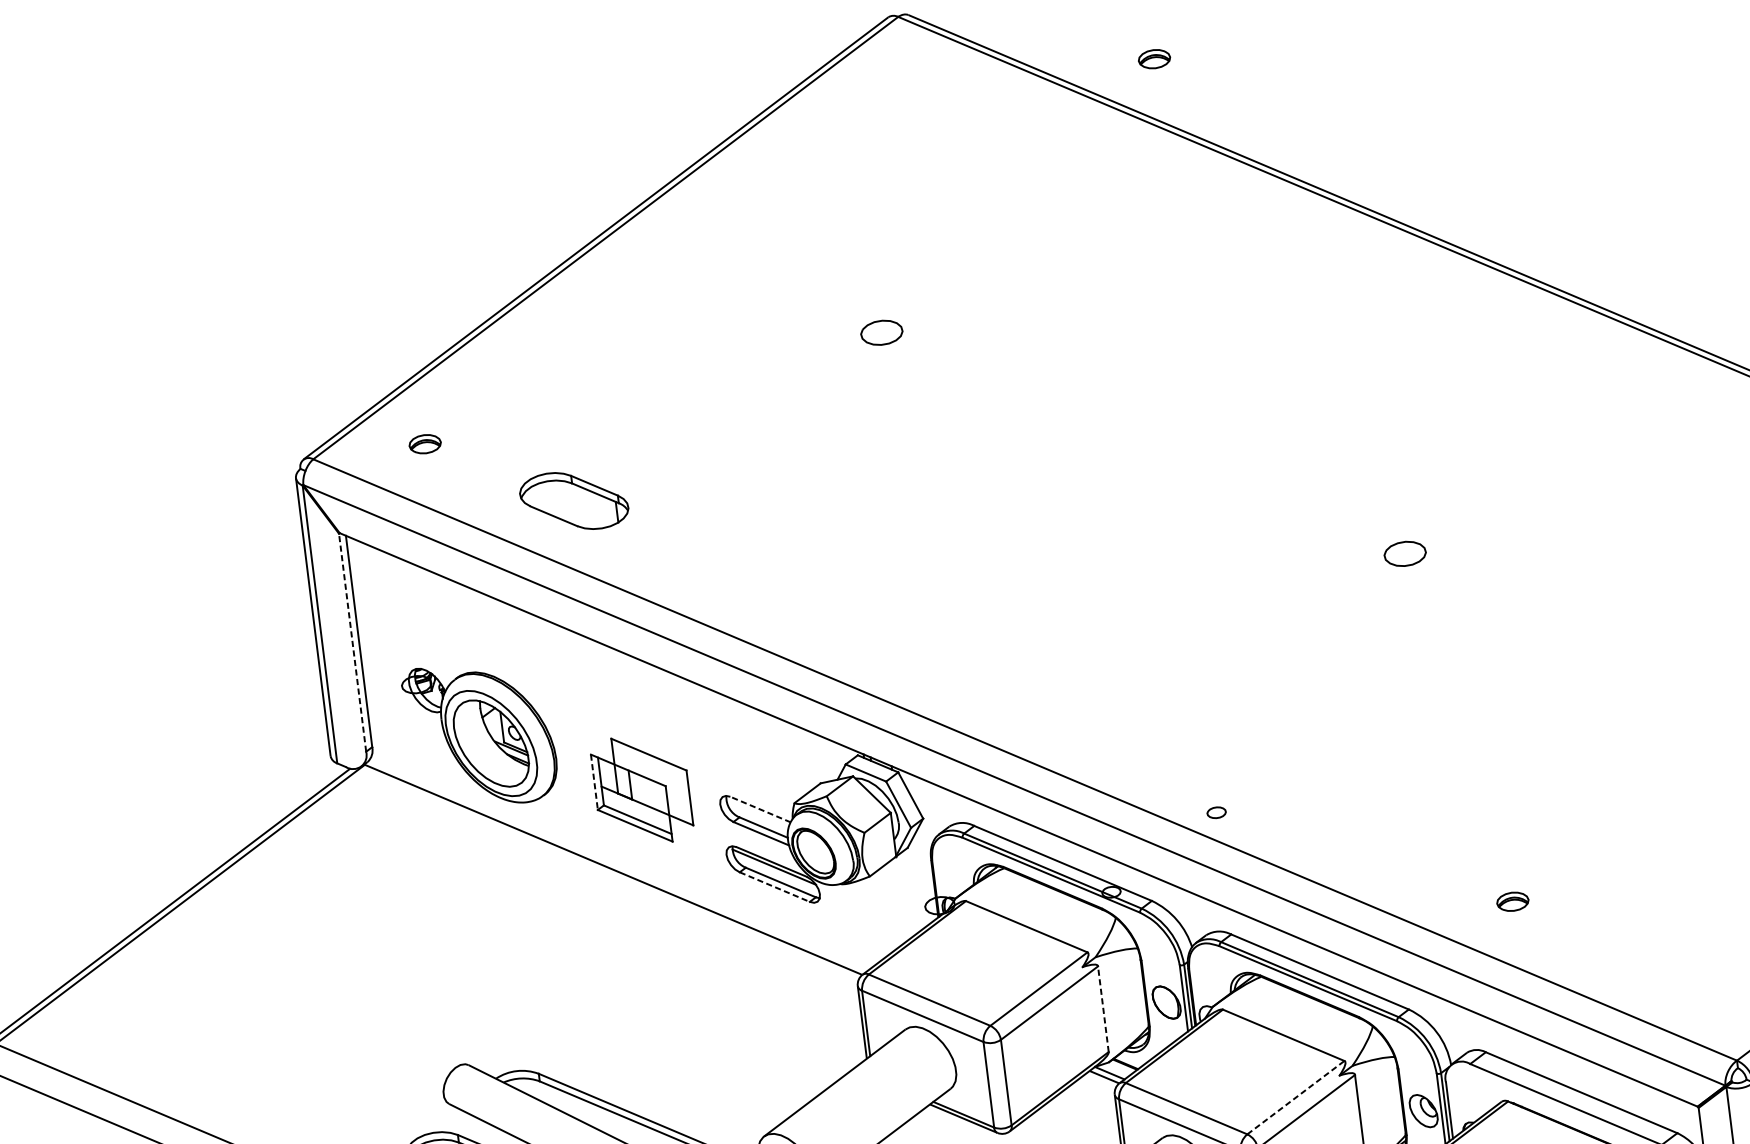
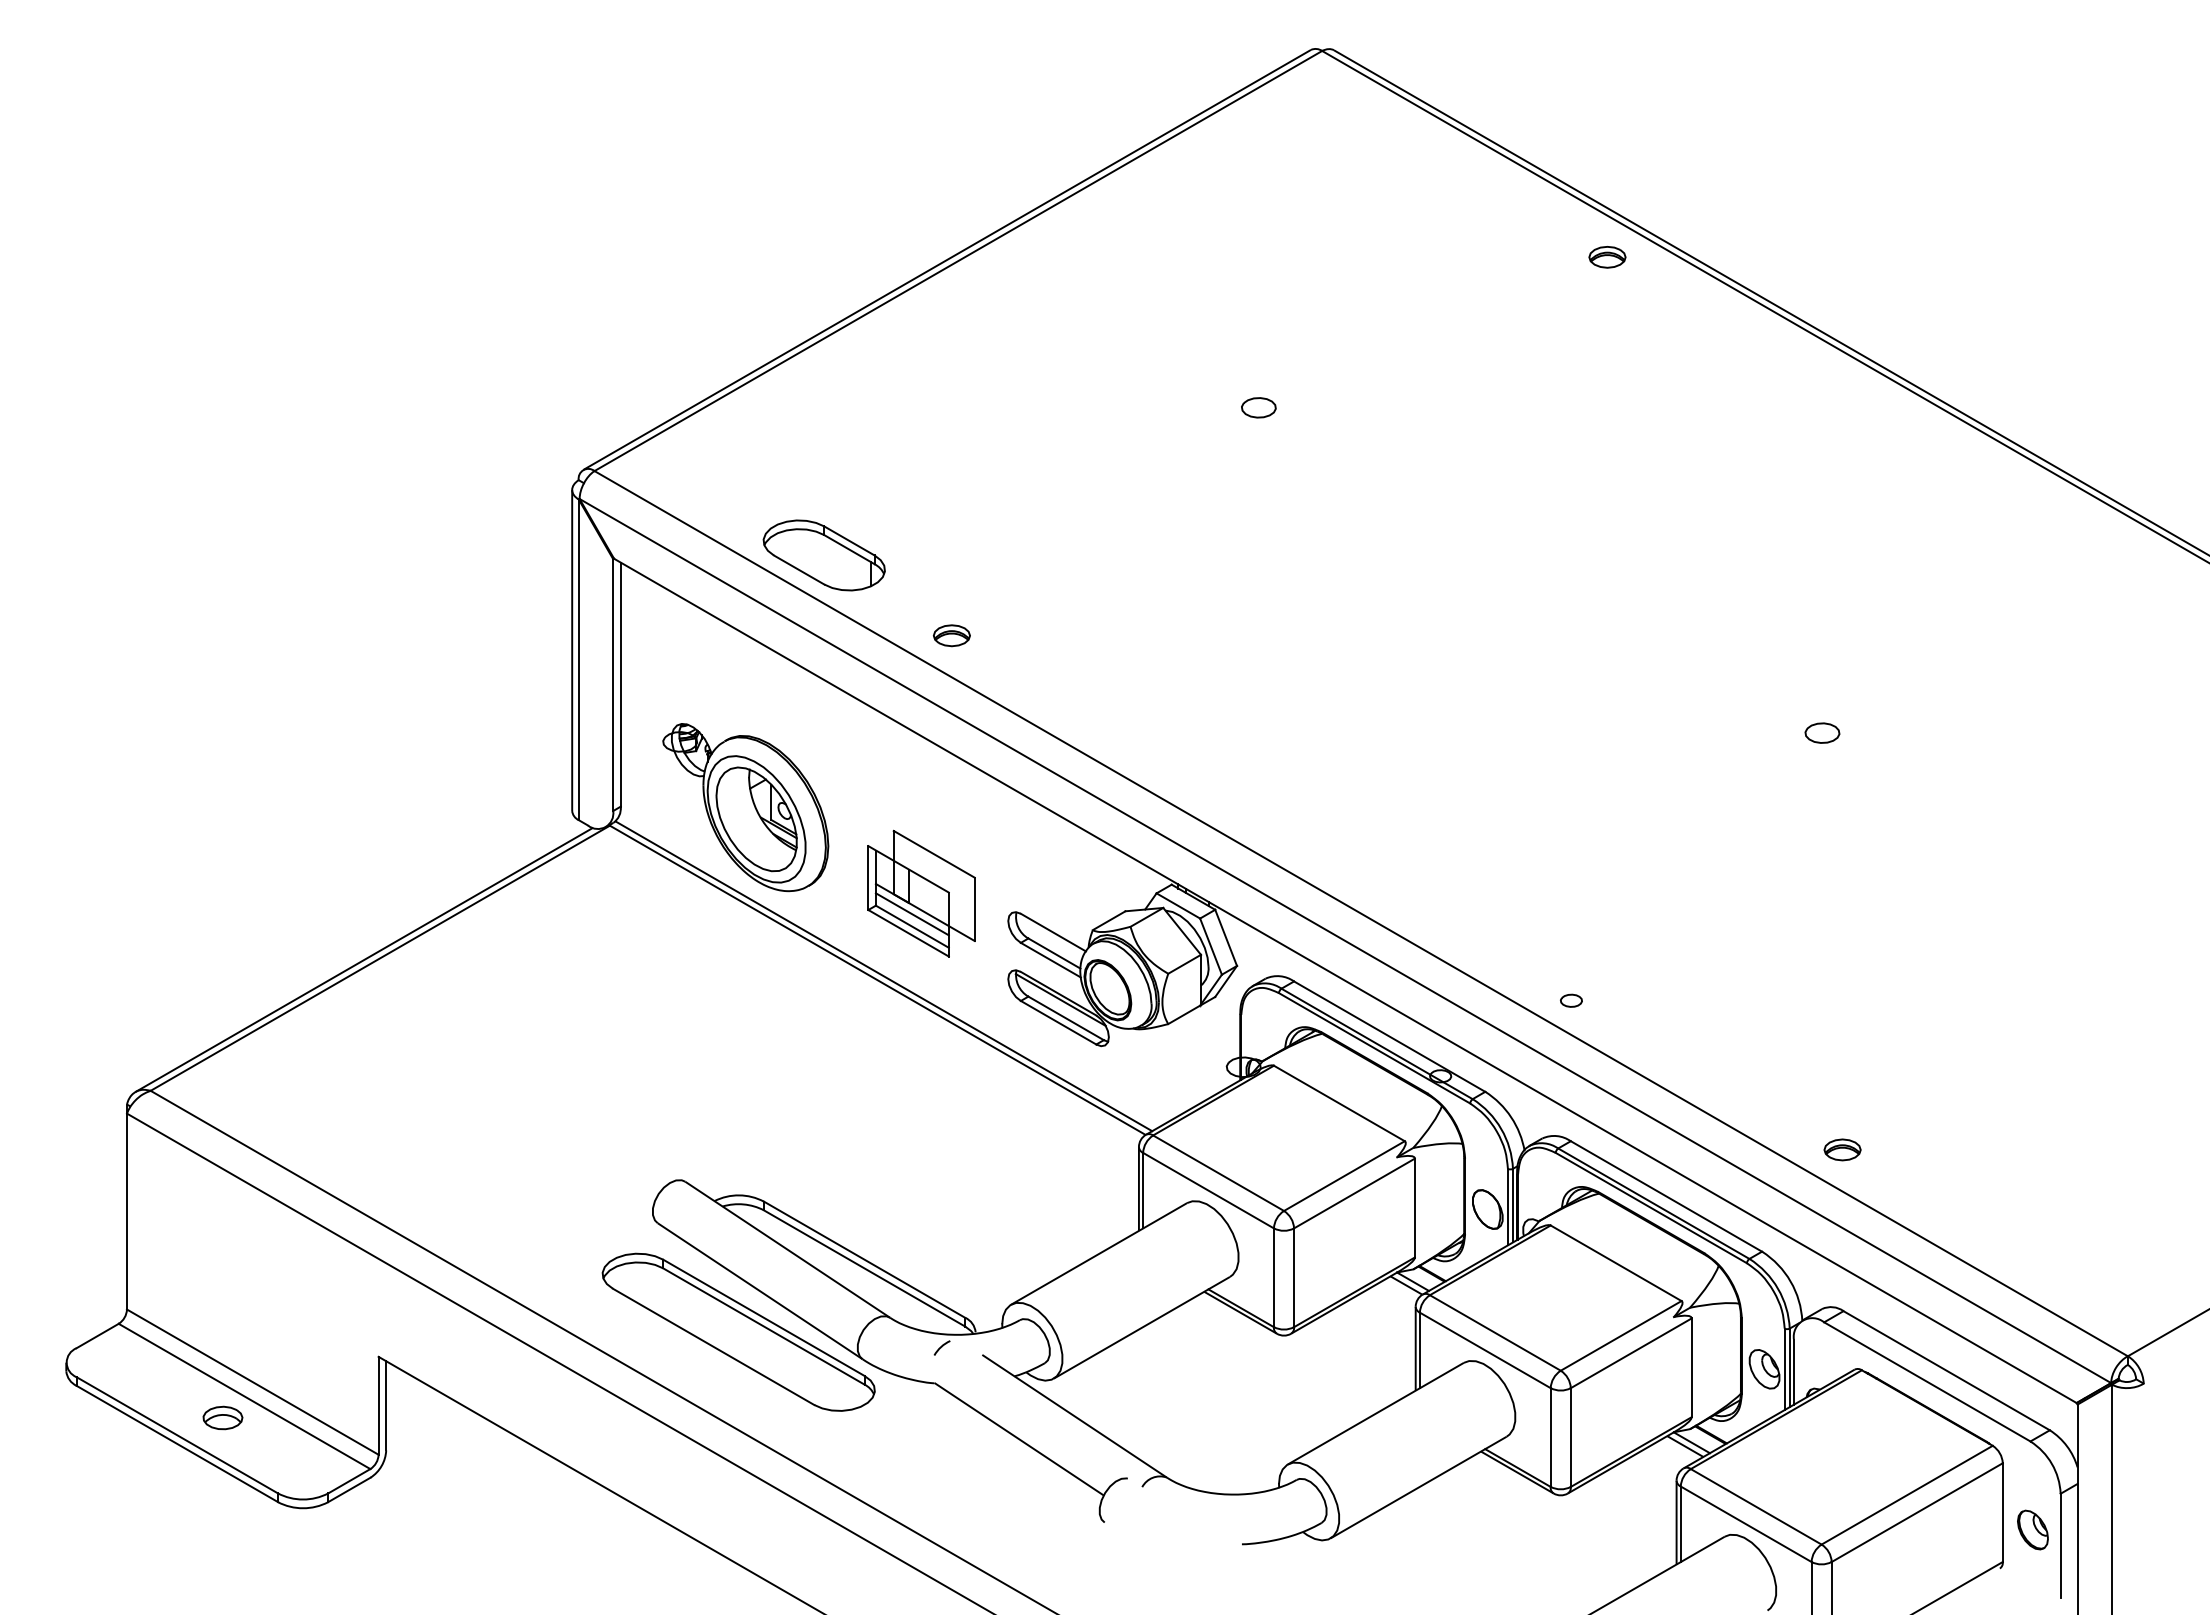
part: (1154, 59) -> (1607, 257), moved
part: (881, 332) -> (1258, 407), size x0.71
part: (424, 444) -> (951, 635), moved
part: (573, 501) -> (823, 555), moved
part: (1405, 553) -> (1822, 732), size x0.71
line: (352, 643) -> (613, 685), dashed -> solid
line: (594, 782) -> (868, 878), dashed -> solid
line: (635, 809) -> (911, 914), added
line: (760, 809) -> (1053, 932), dashed -> solid
line: (618, 865) -> (883, 976), added
line: (774, 886) -> (1058, 1022), dashed -> solid
part: (1512, 901) -> (1842, 1149), moved
line: (1103, 1008) -> (1414, 1207), dashed -> solid
line: (1296, 1097) -> (1621, 1335), dashed -> solid

